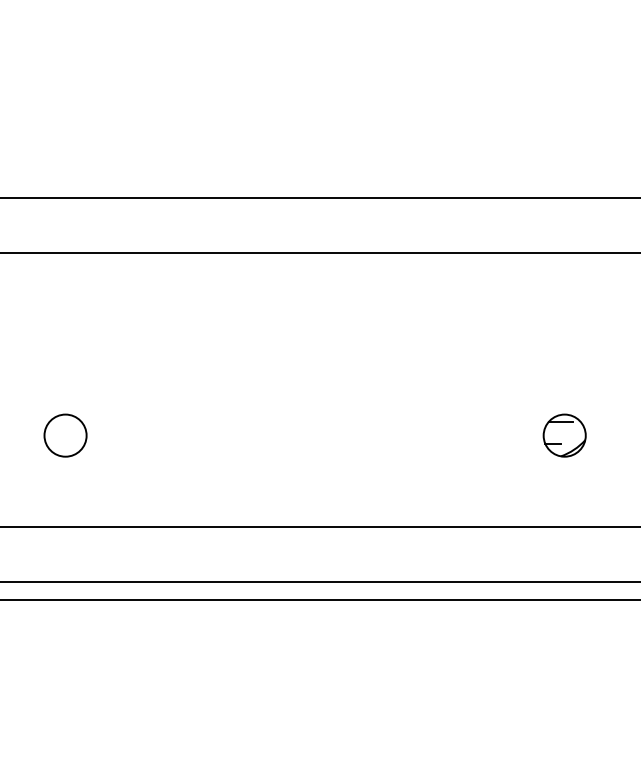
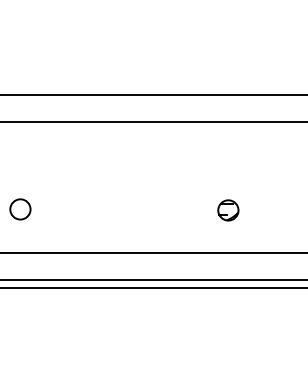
circle: (65, 435) -> (20, 209), moved
part: (564, 435) -> (228, 210), moved

